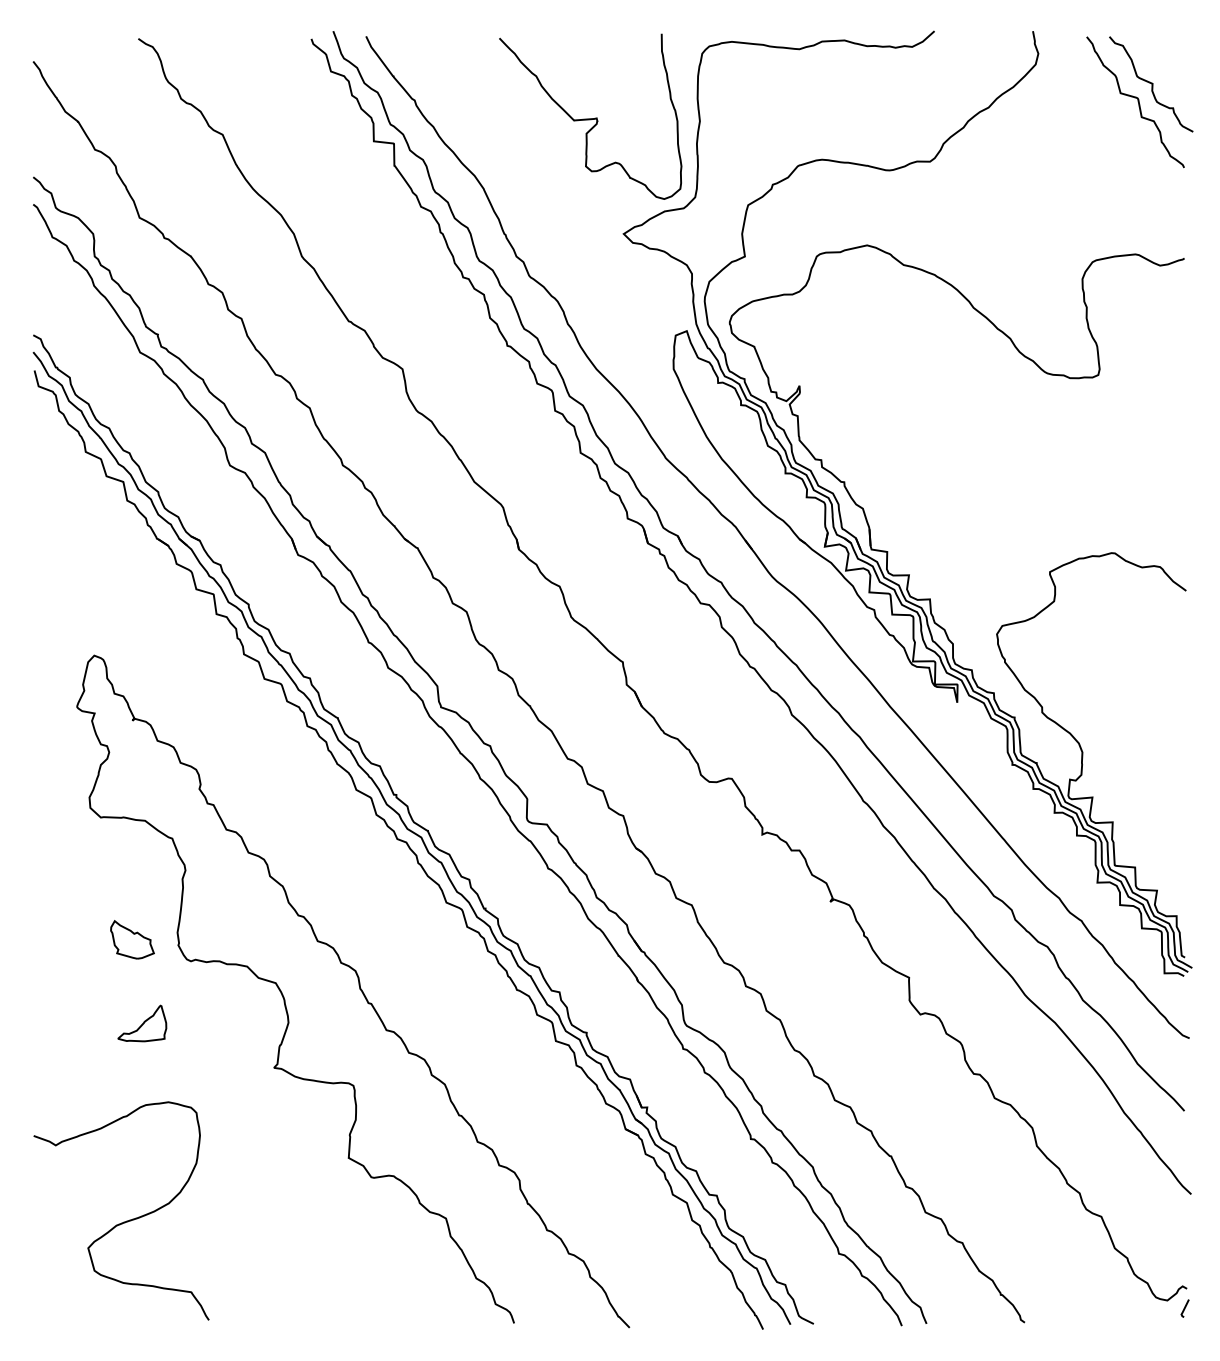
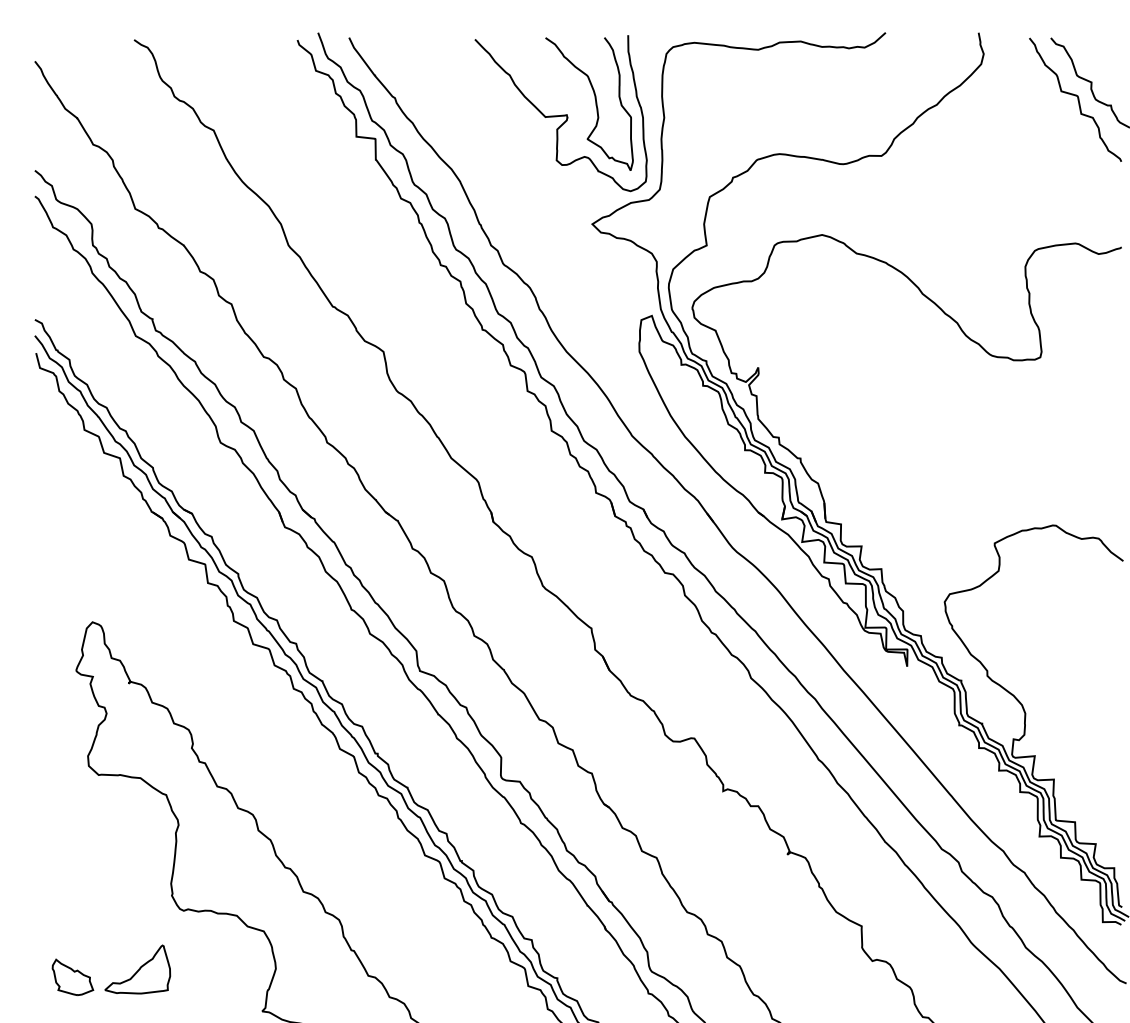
curve: (626, 104) -> (594, 101), added
part: (132, 939) -> (72, 977), moved
part: (142, 1023) -> (138, 969), size x1.43

